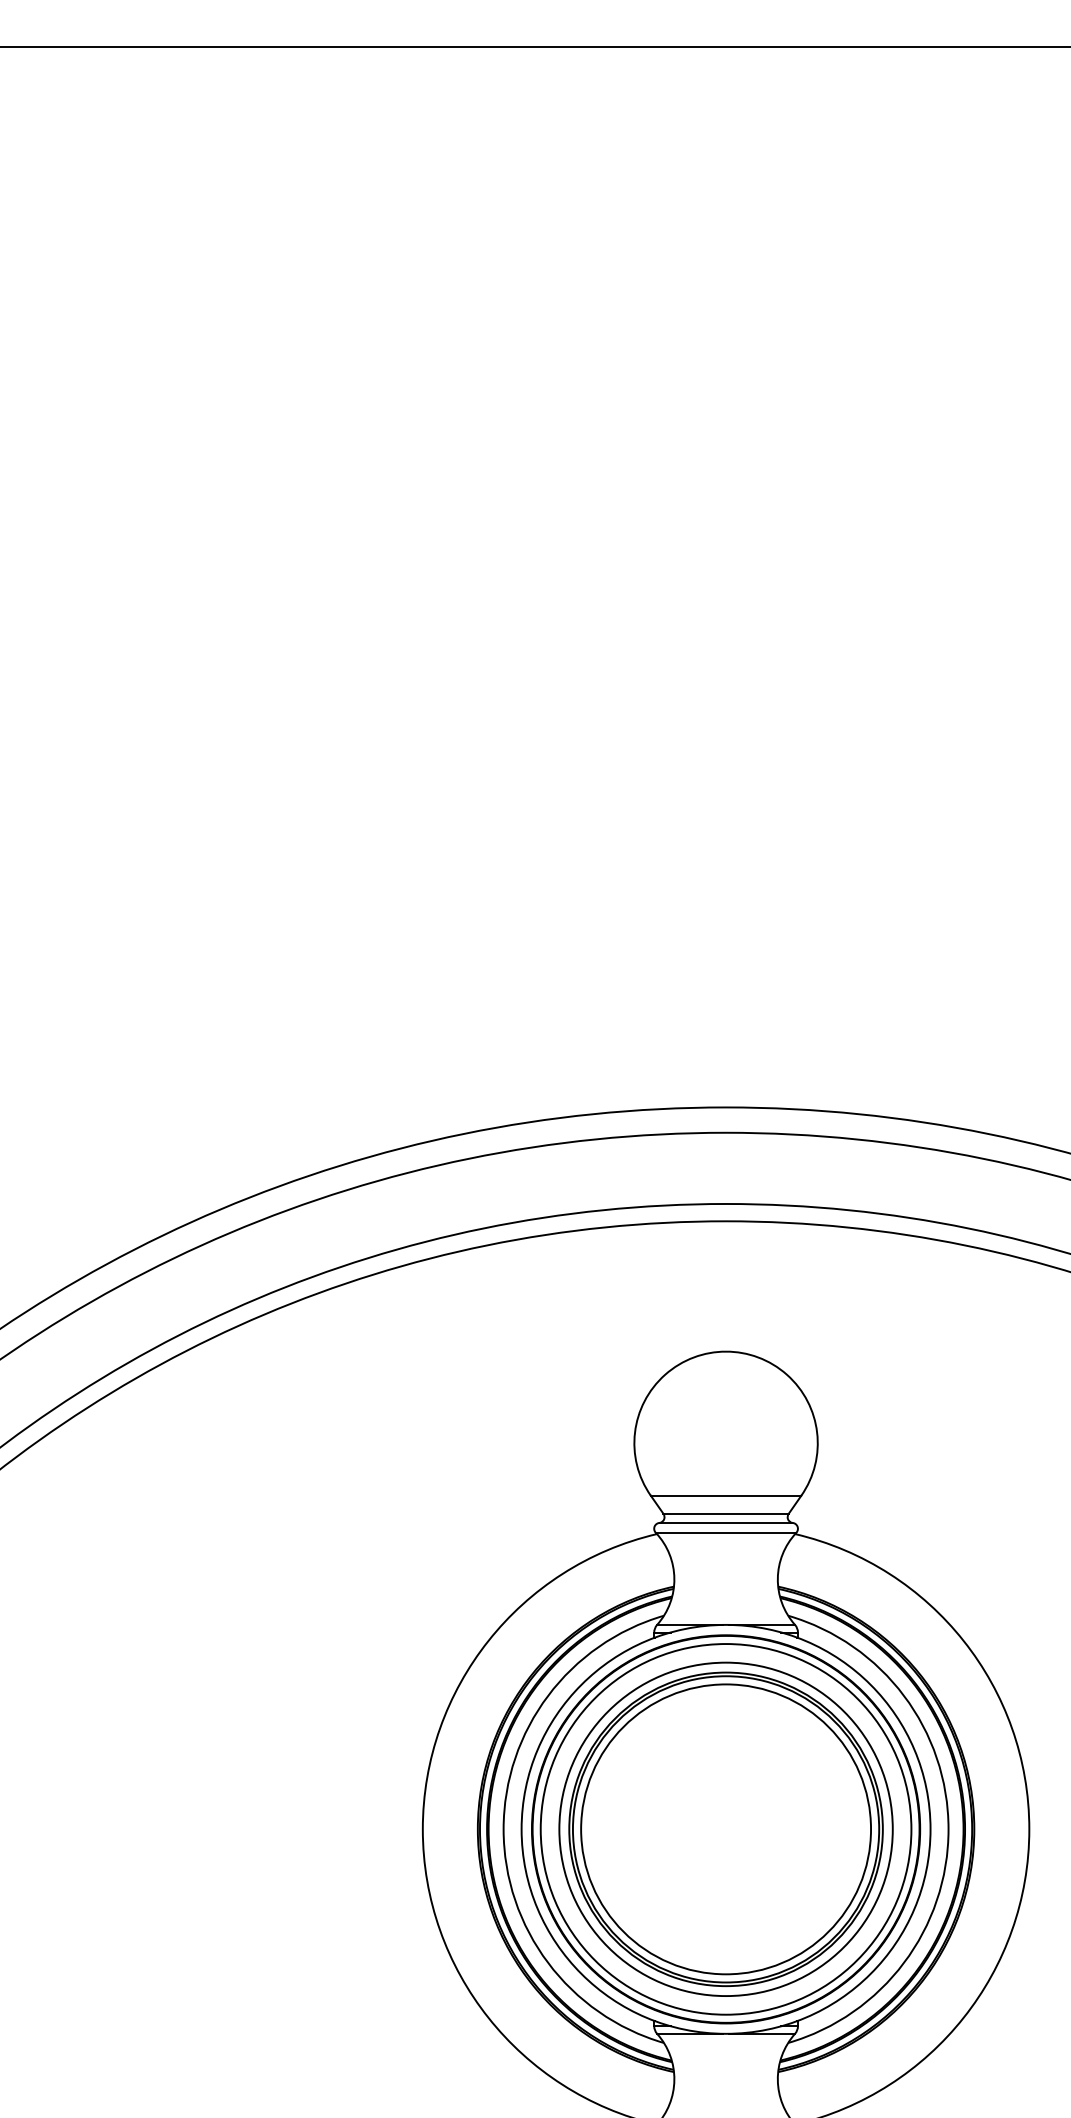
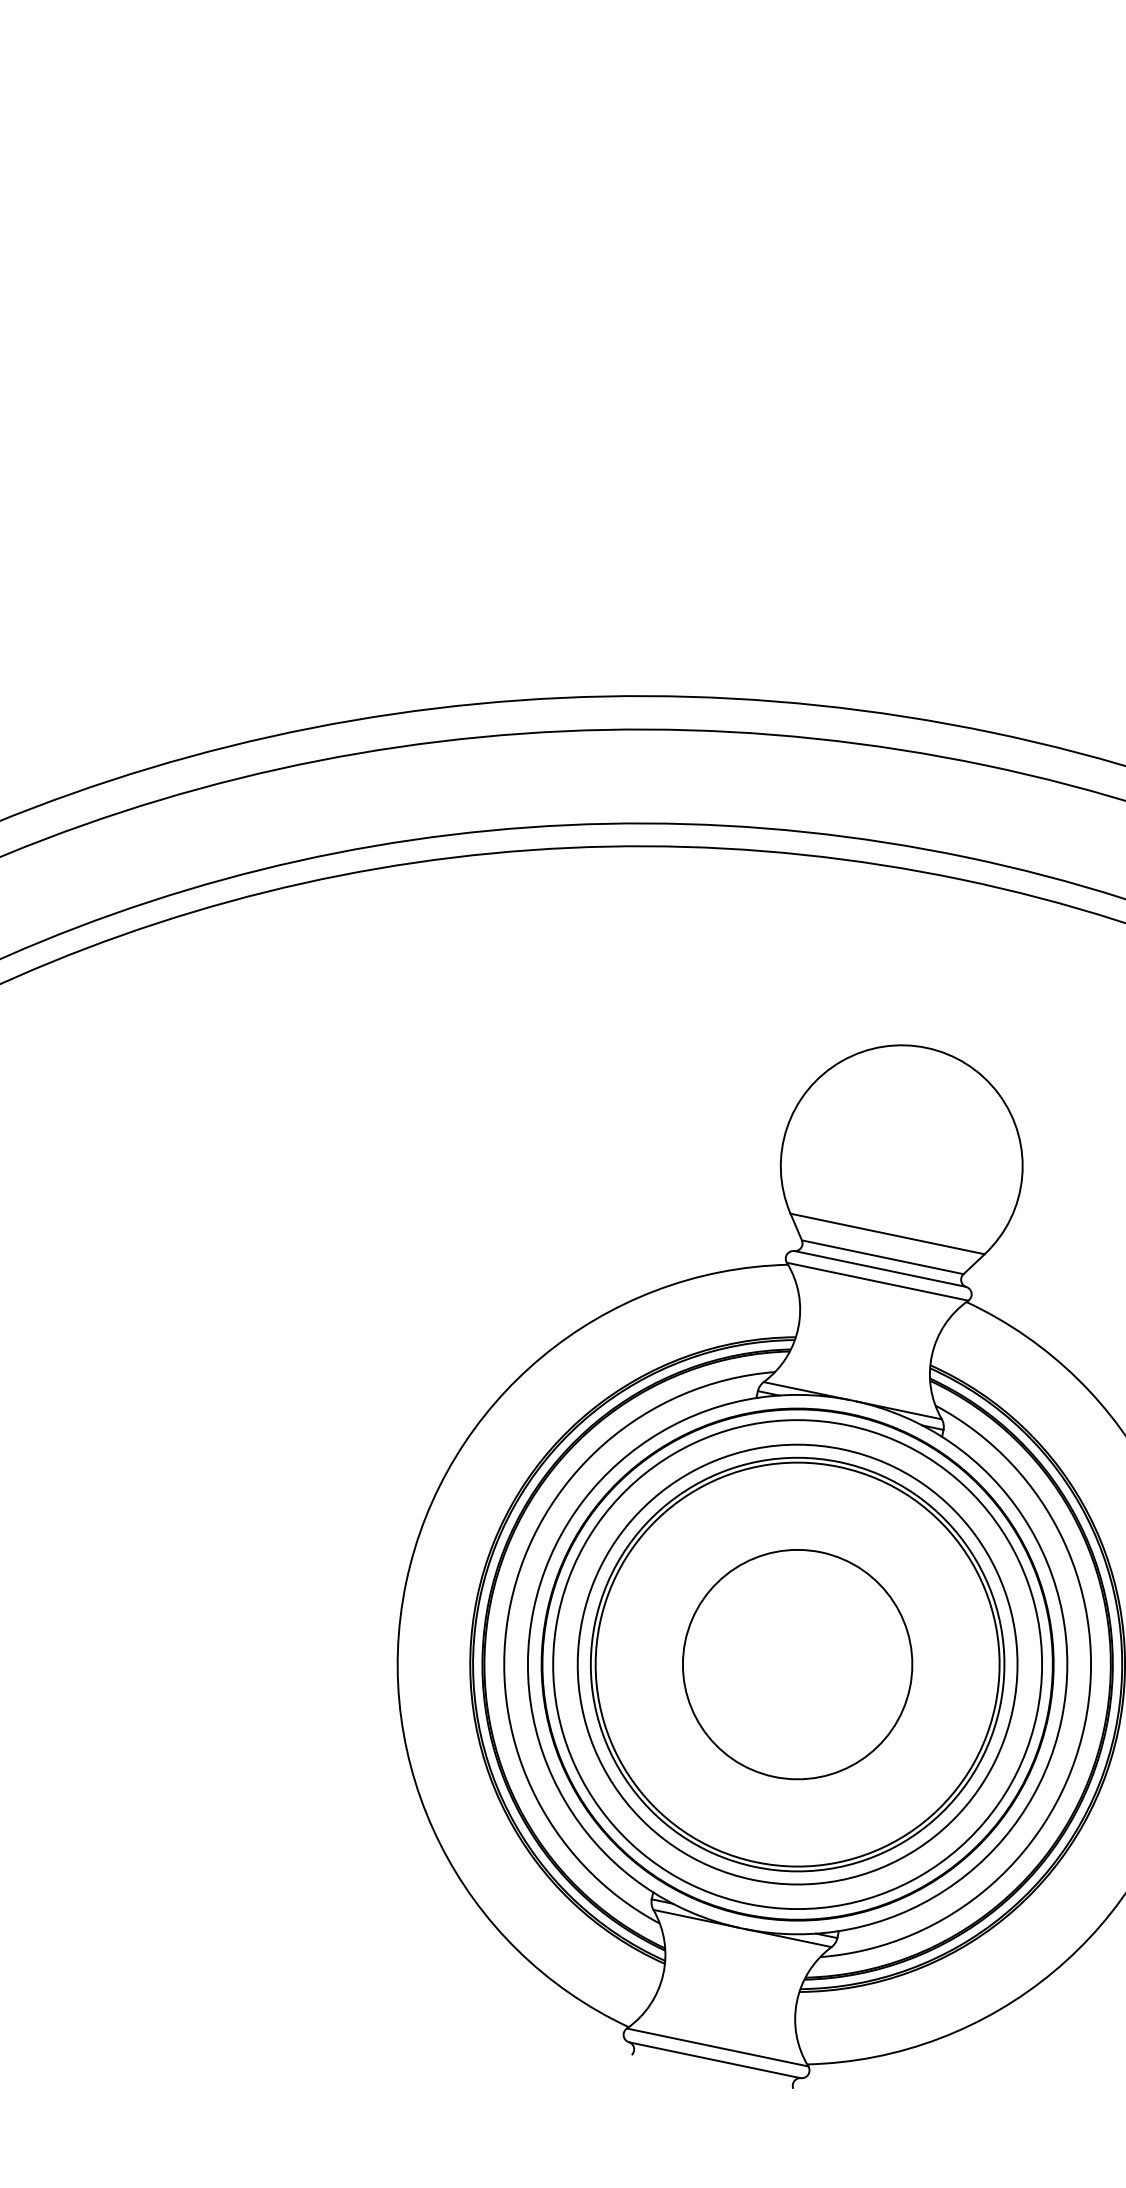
circle: (726, 1829) -> (798, 1664), size x0.6

